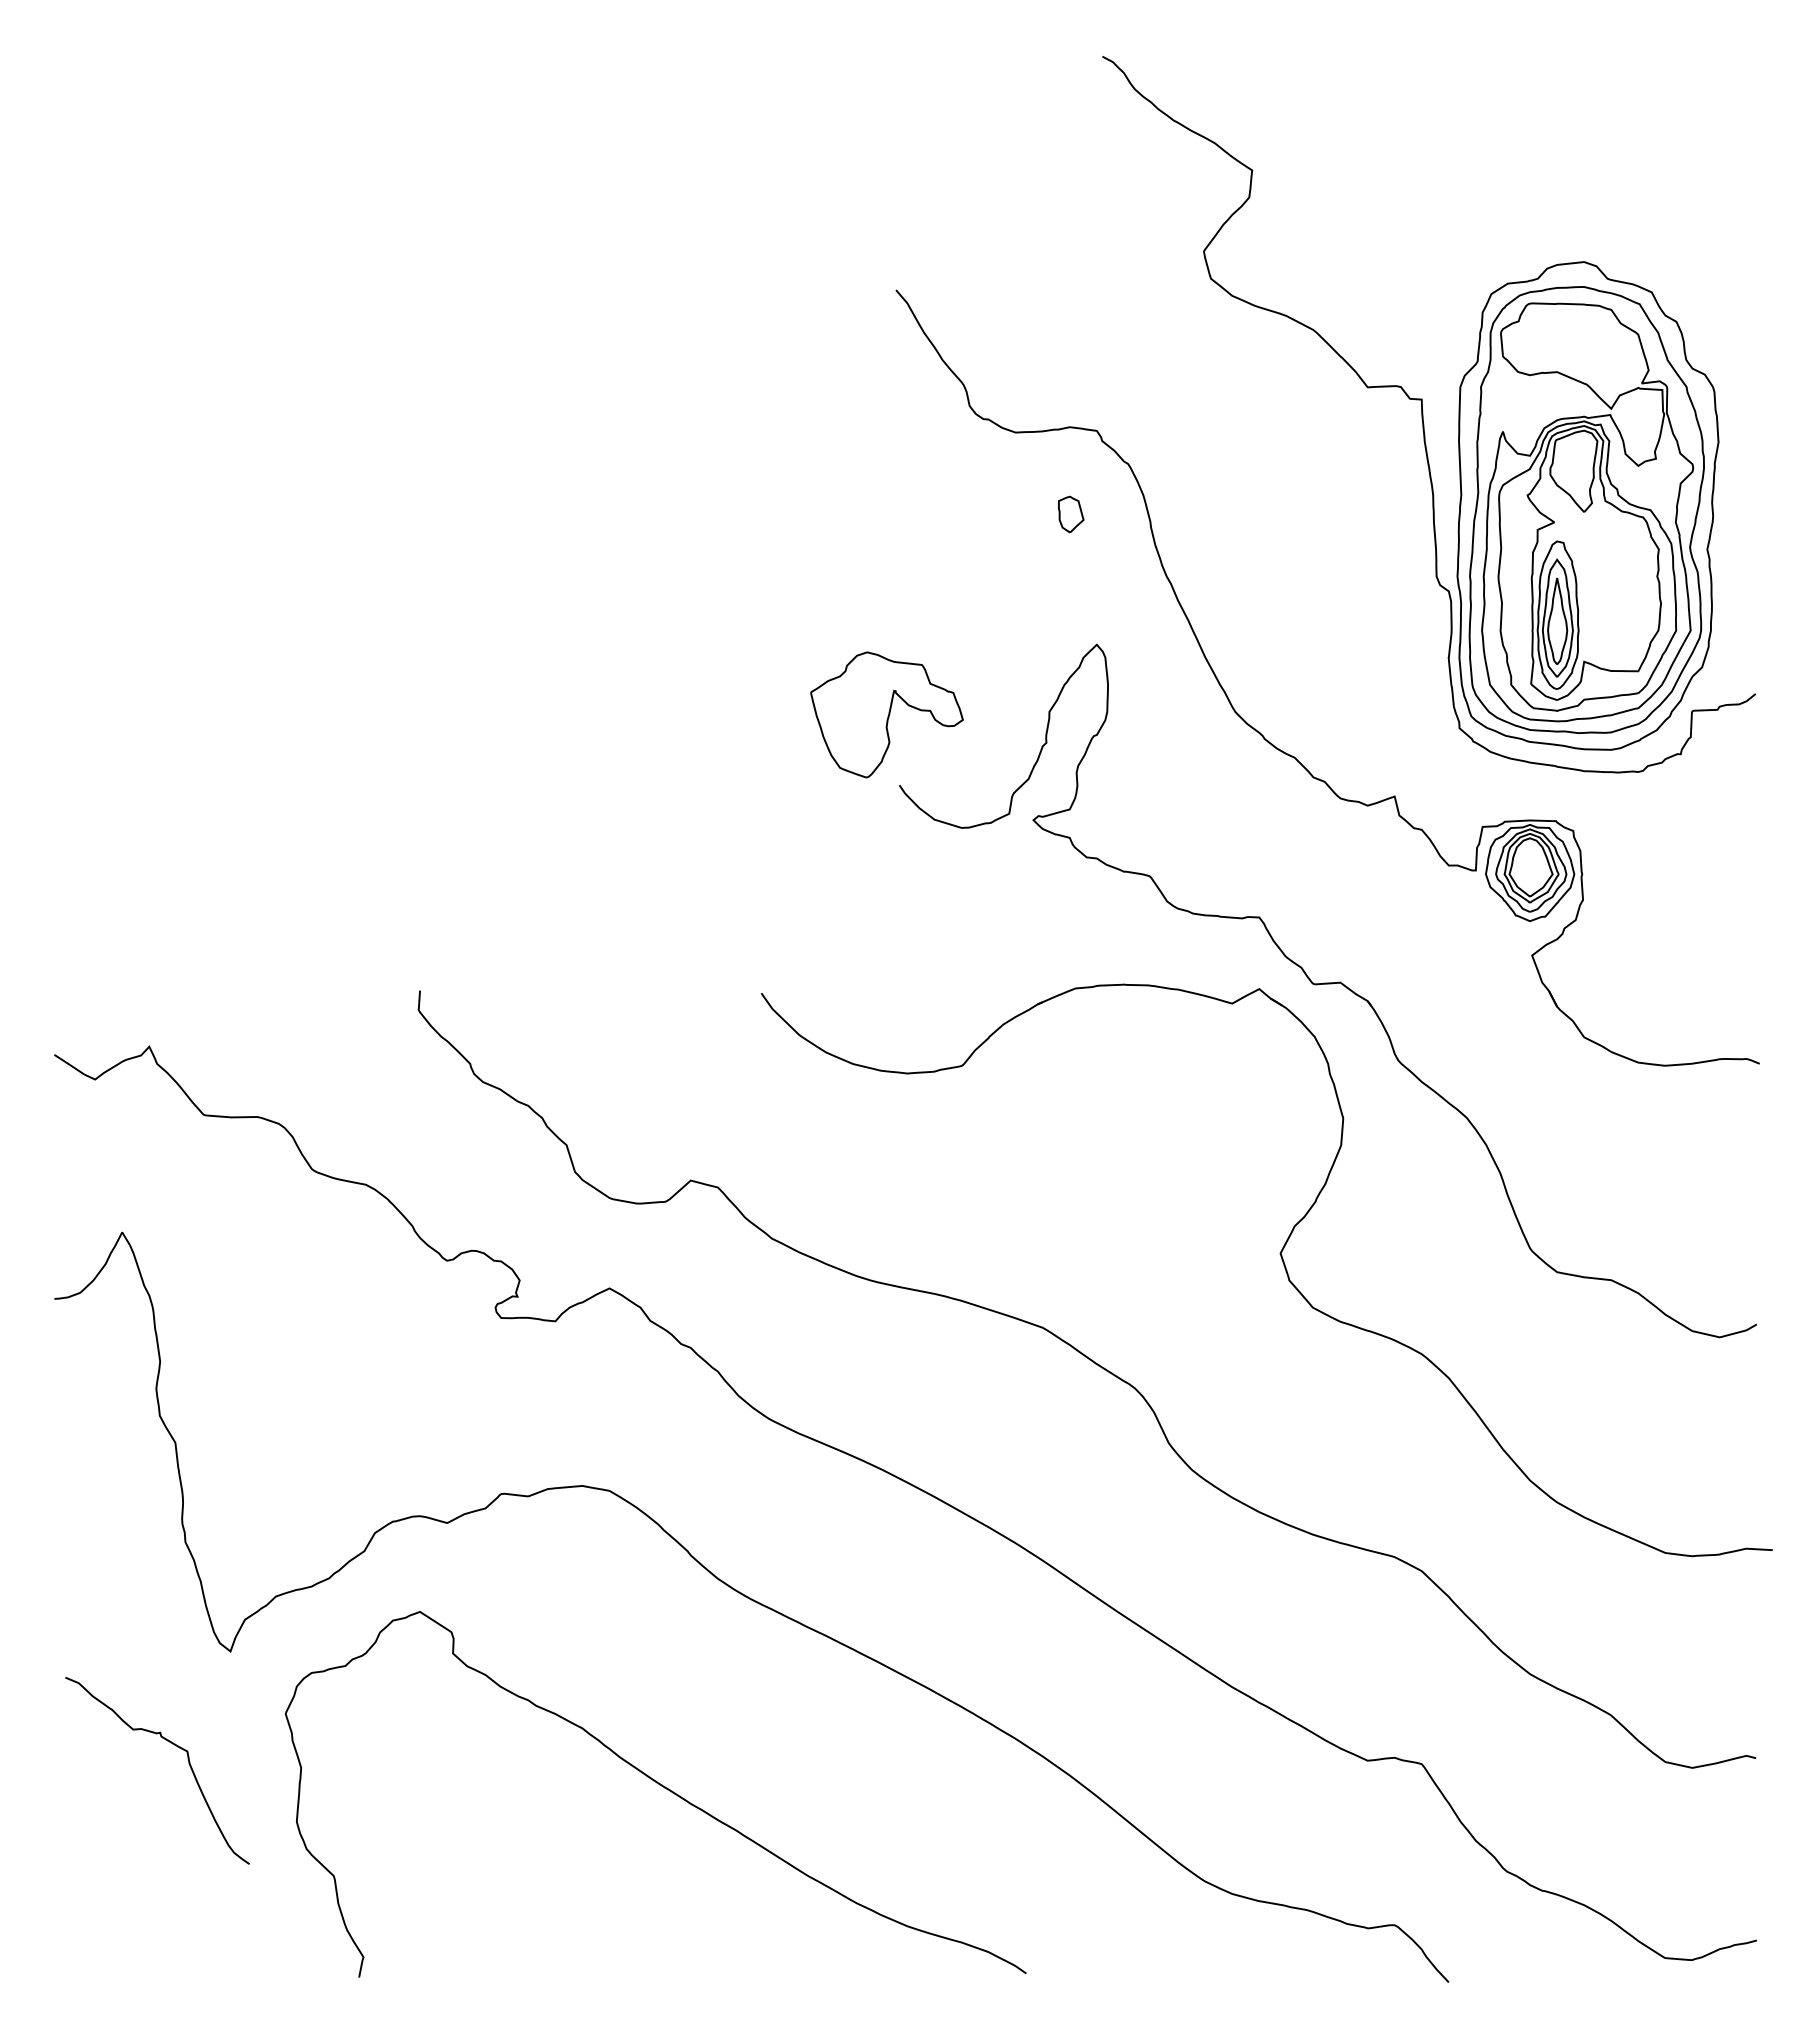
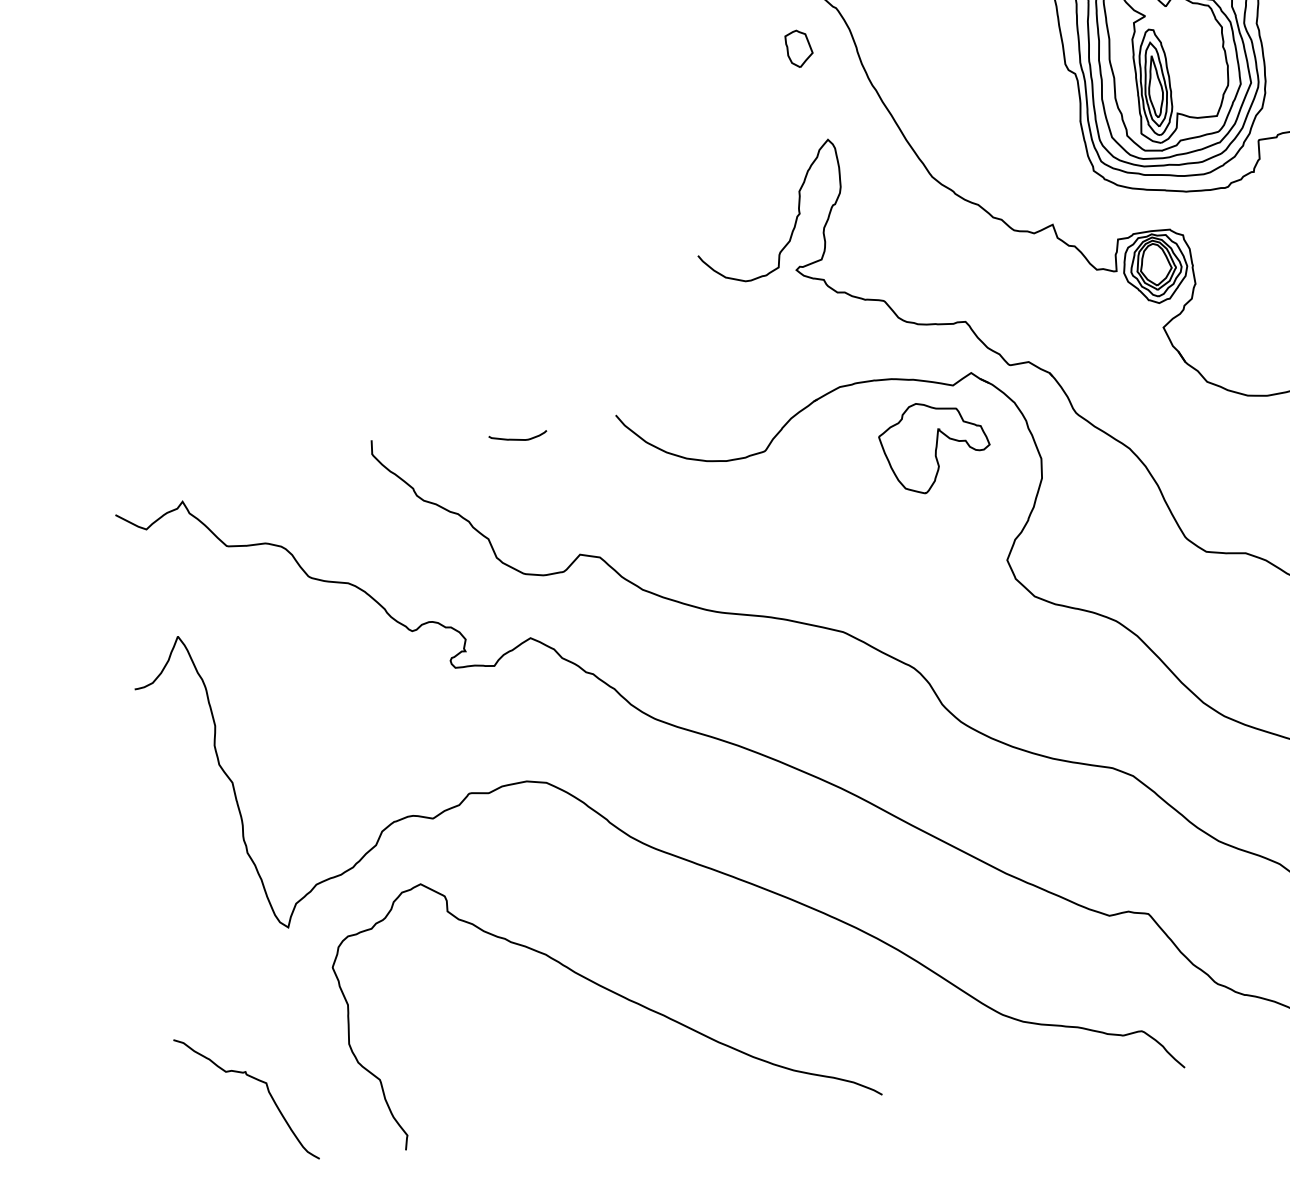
part: (1070, 514) -> (798, 48), size x1.43
part: (886, 714) -> (934, 446), moved
curve: (622, 1011) -> (517, 439), added
curve: (170, 1743) -> (253, 1078), moved

